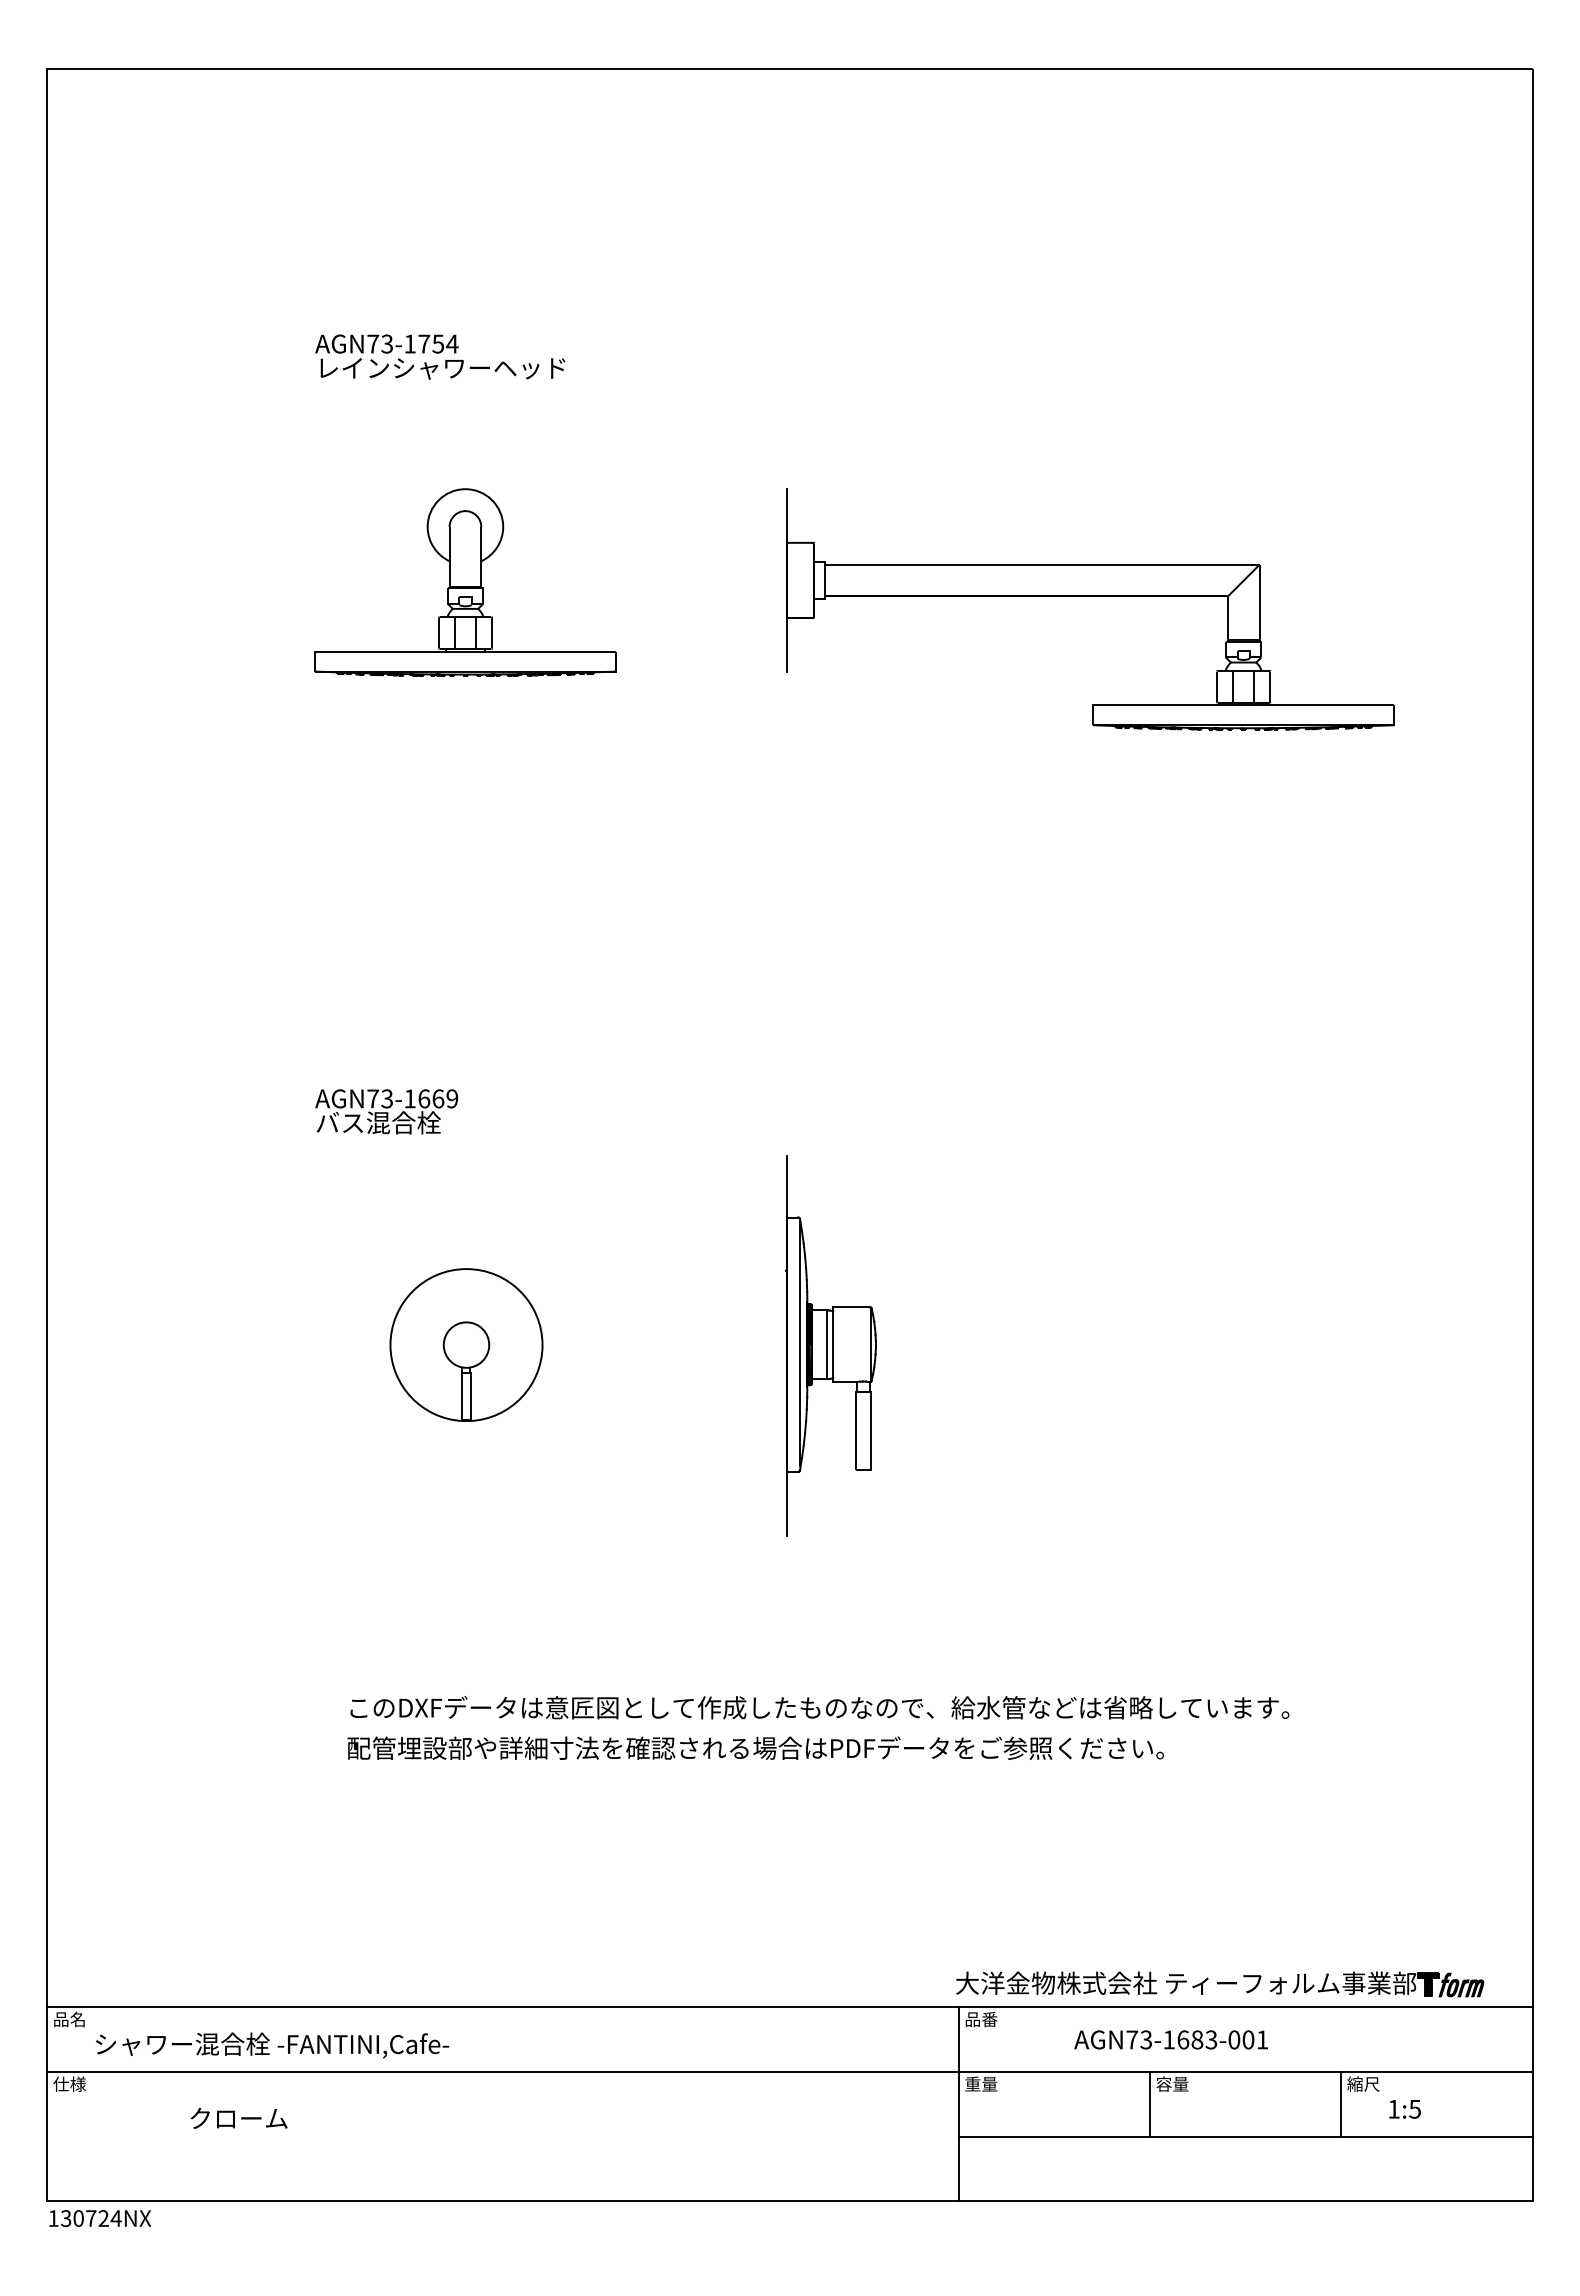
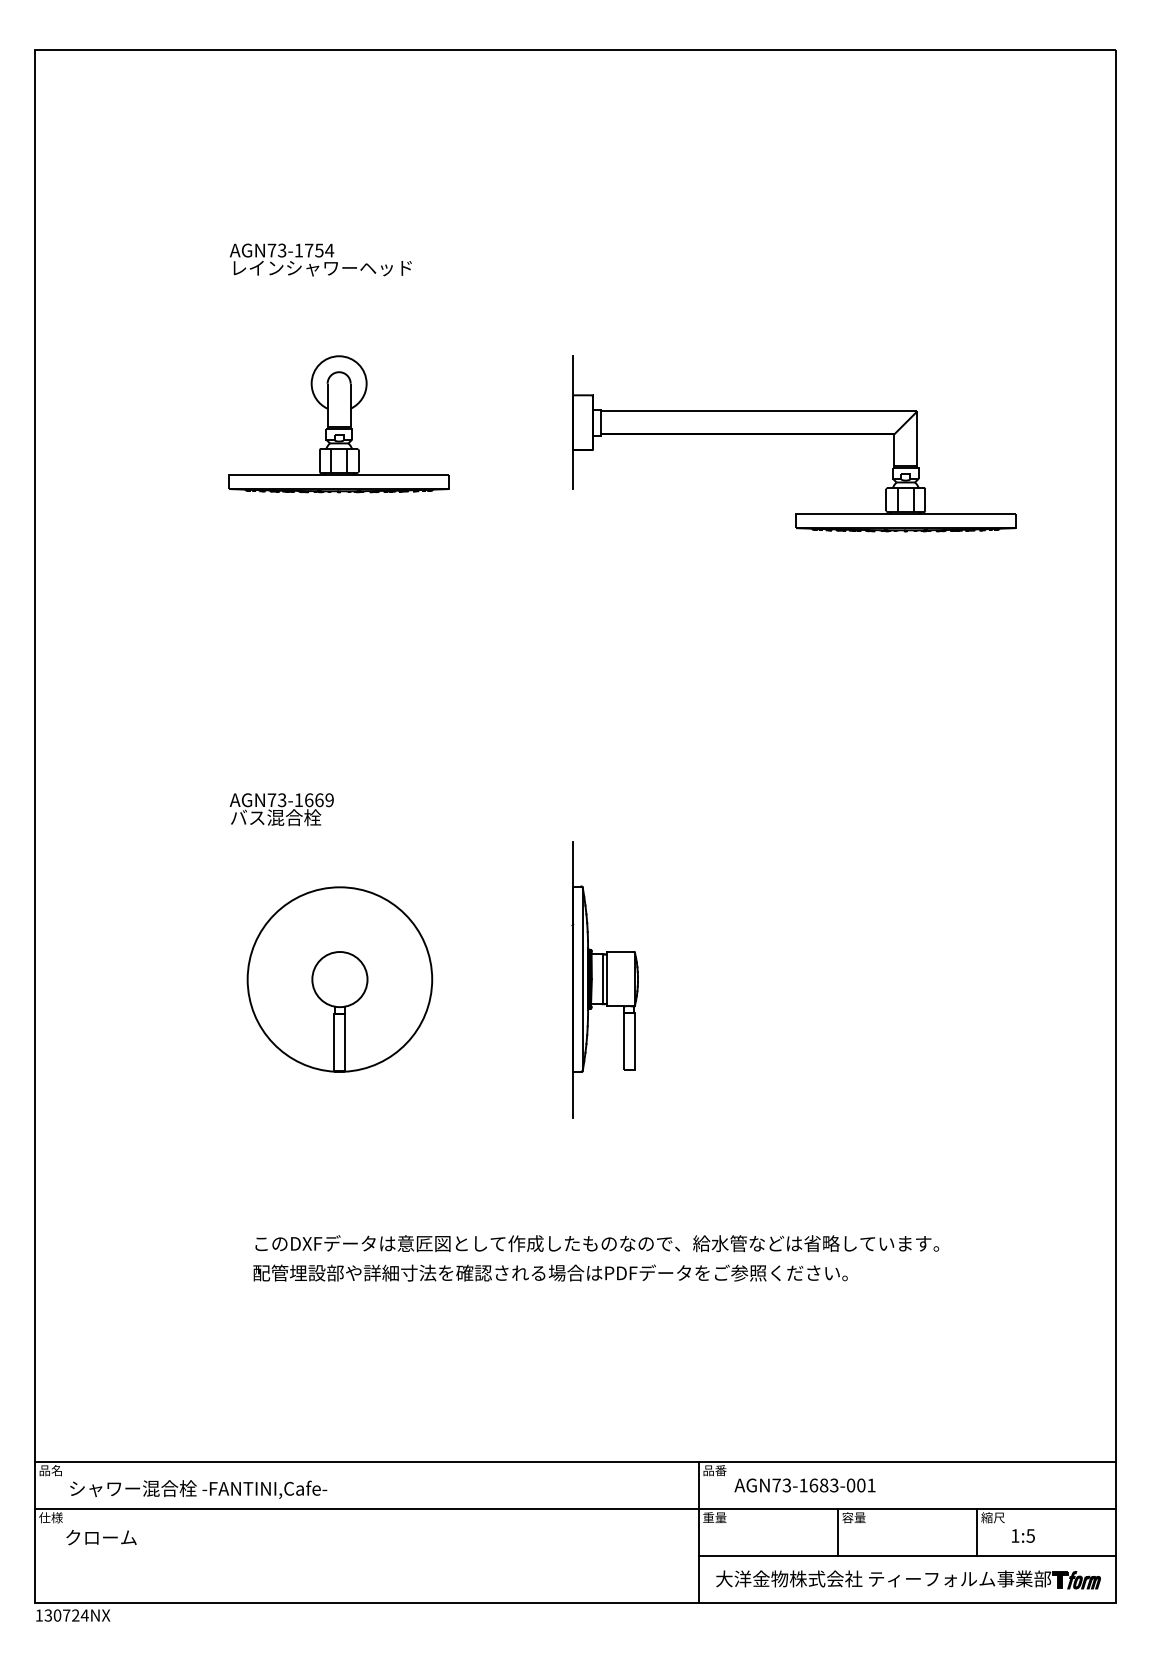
part: (466, 1344) -> (339, 979), size x1.67
part: (1220, 1984) -> (908, 1579), moved
text: (1170, 2039) -> (804, 1485), moved
text: (238, 2117) -> (101, 1536), moved

